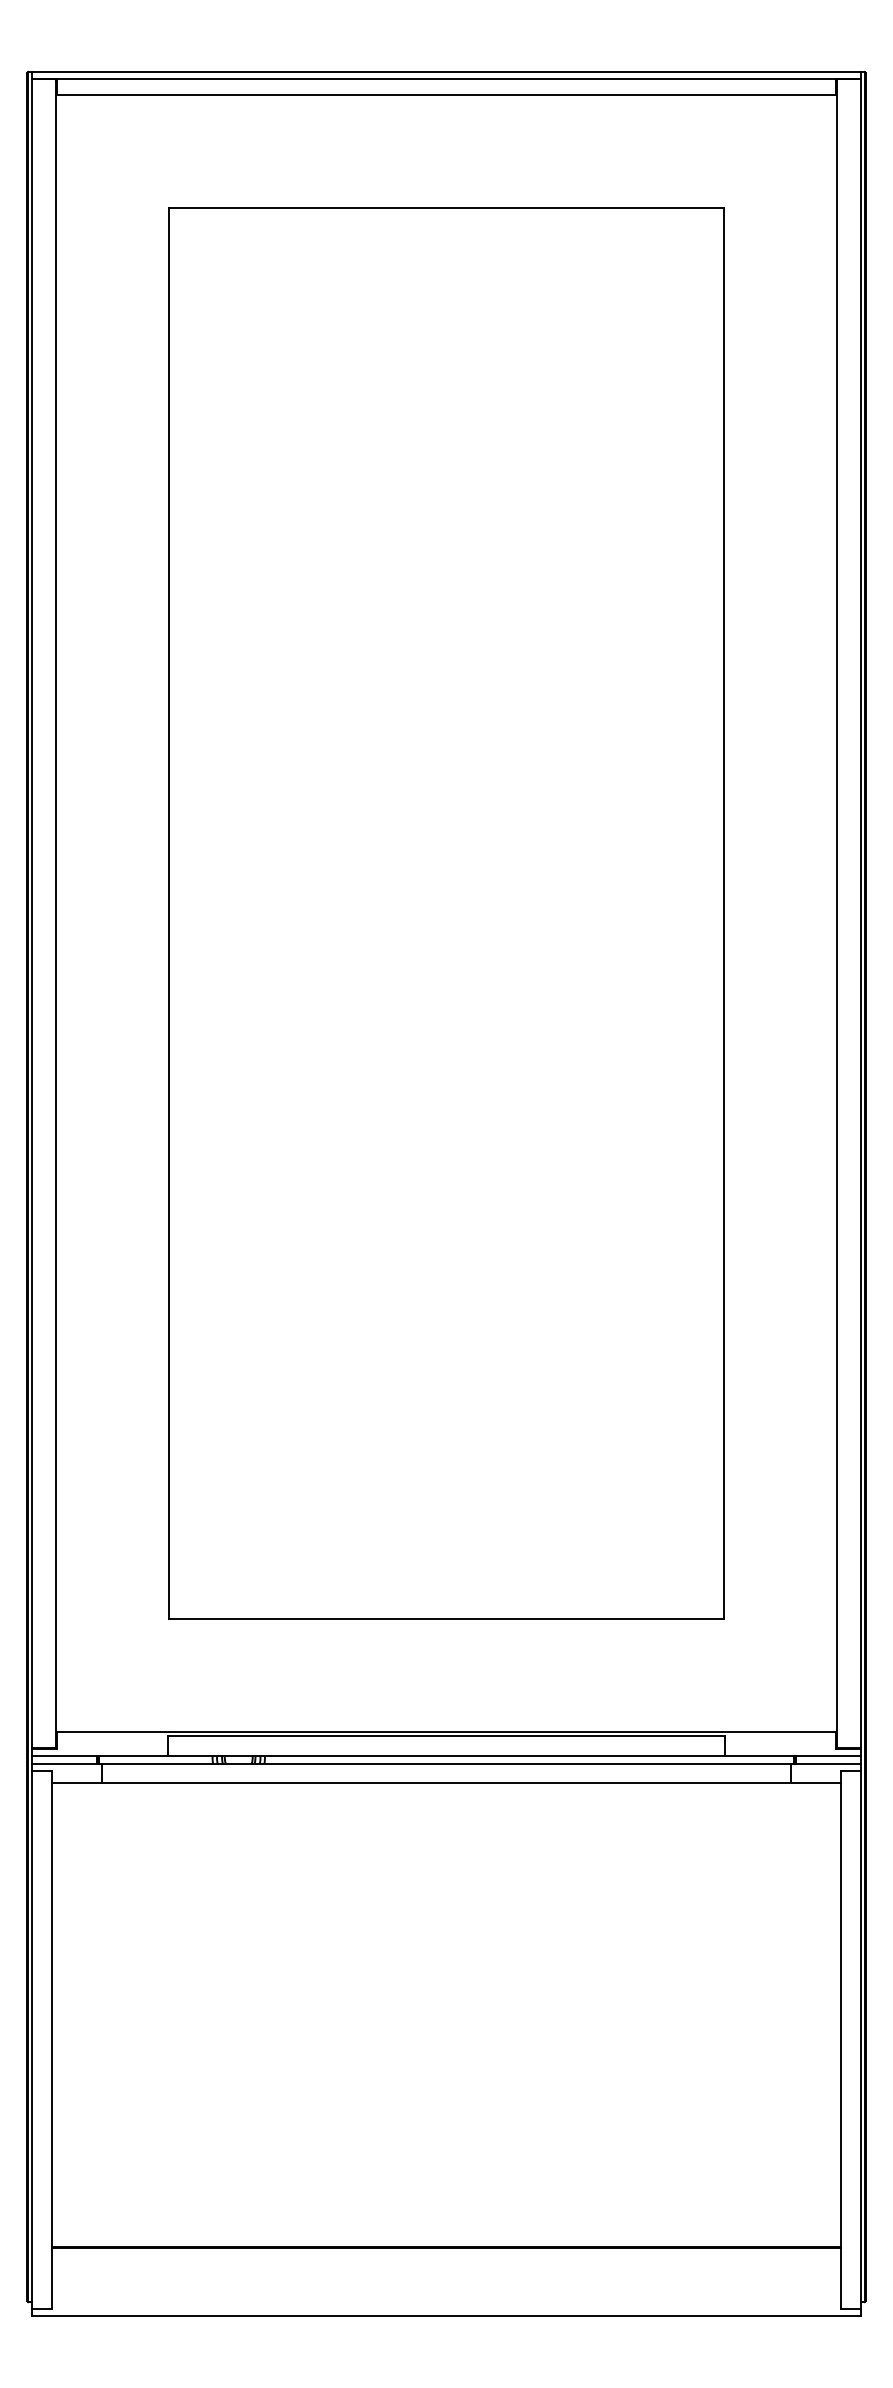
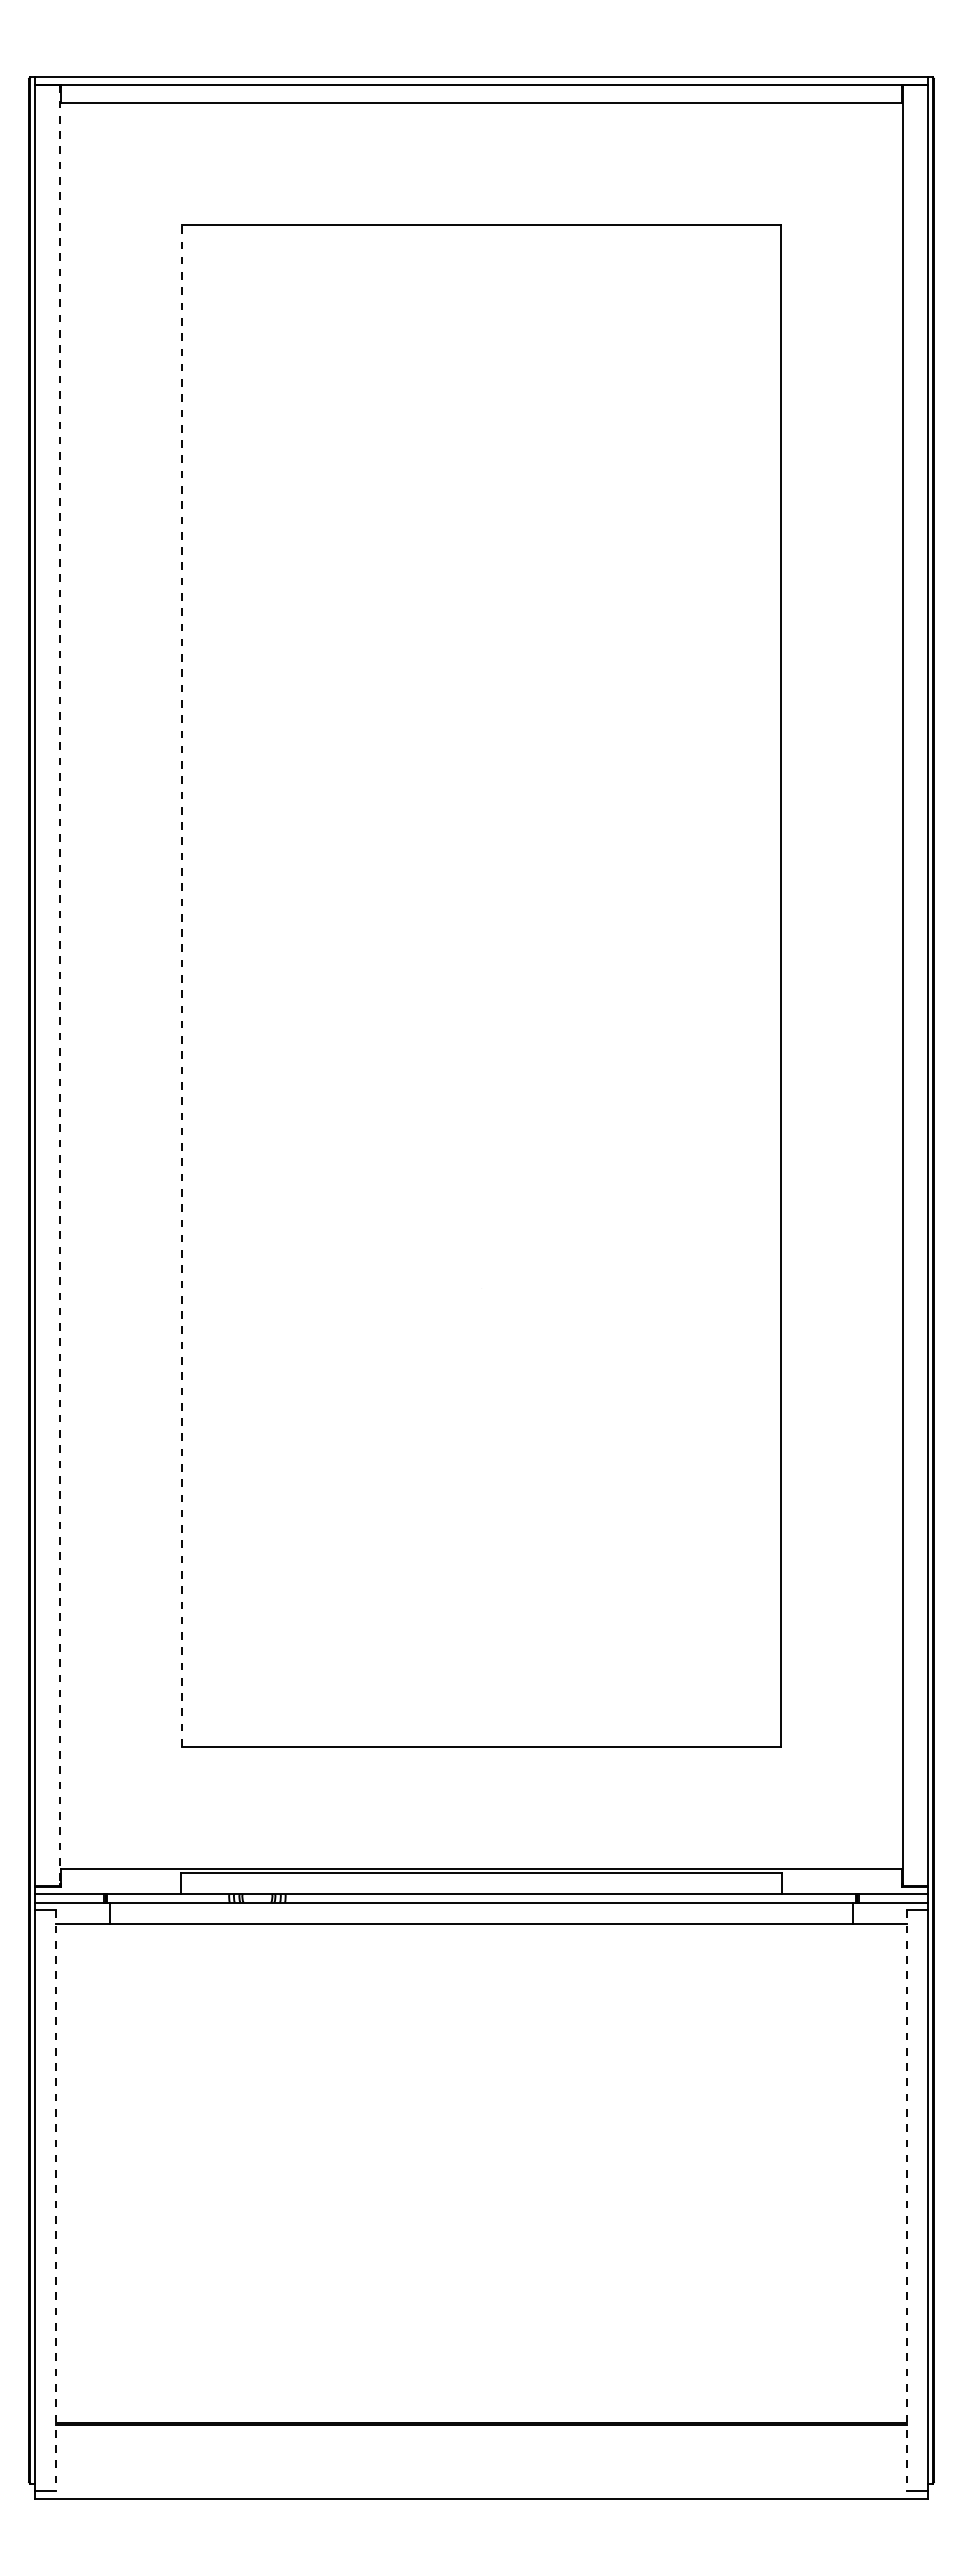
line: (169, 913) -> (182, 985), solid -> dashed
line: (56, 914) -> (60, 986), solid -> dashed
line: (51, 2040) -> (55, 2201), solid -> dashed
line: (841, 2040) -> (907, 2201), solid -> dashed

